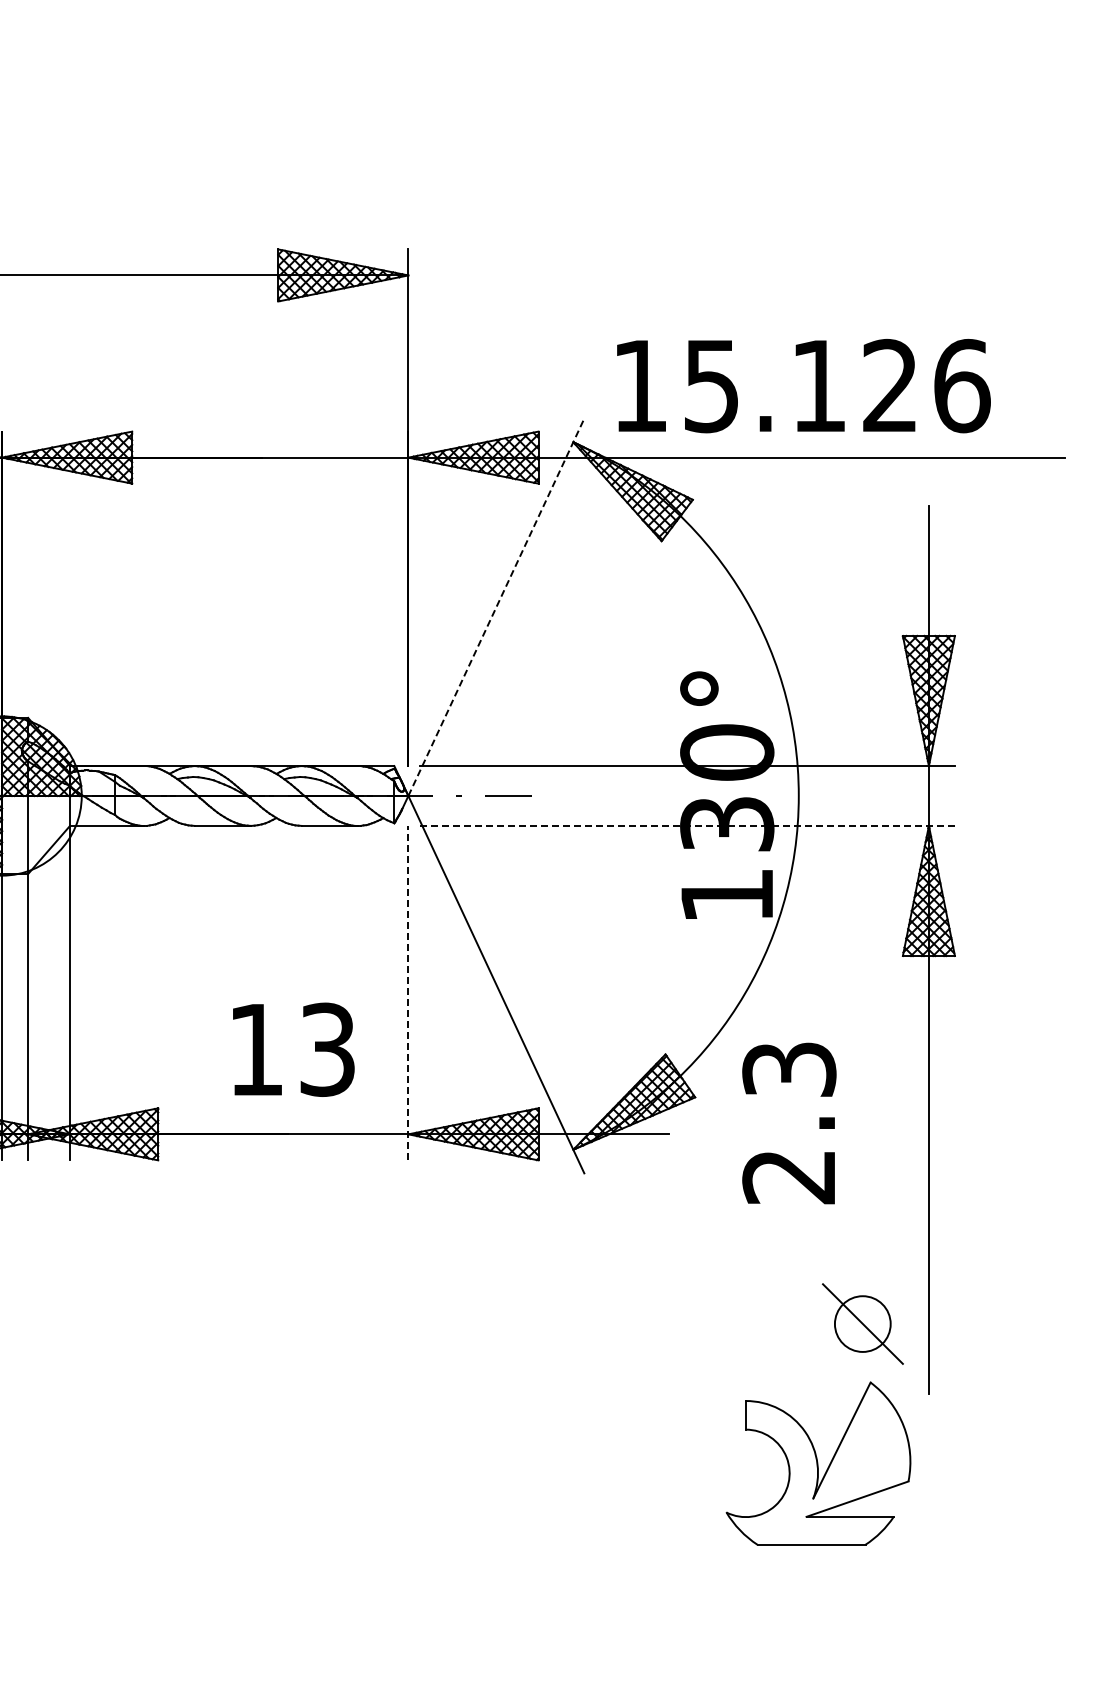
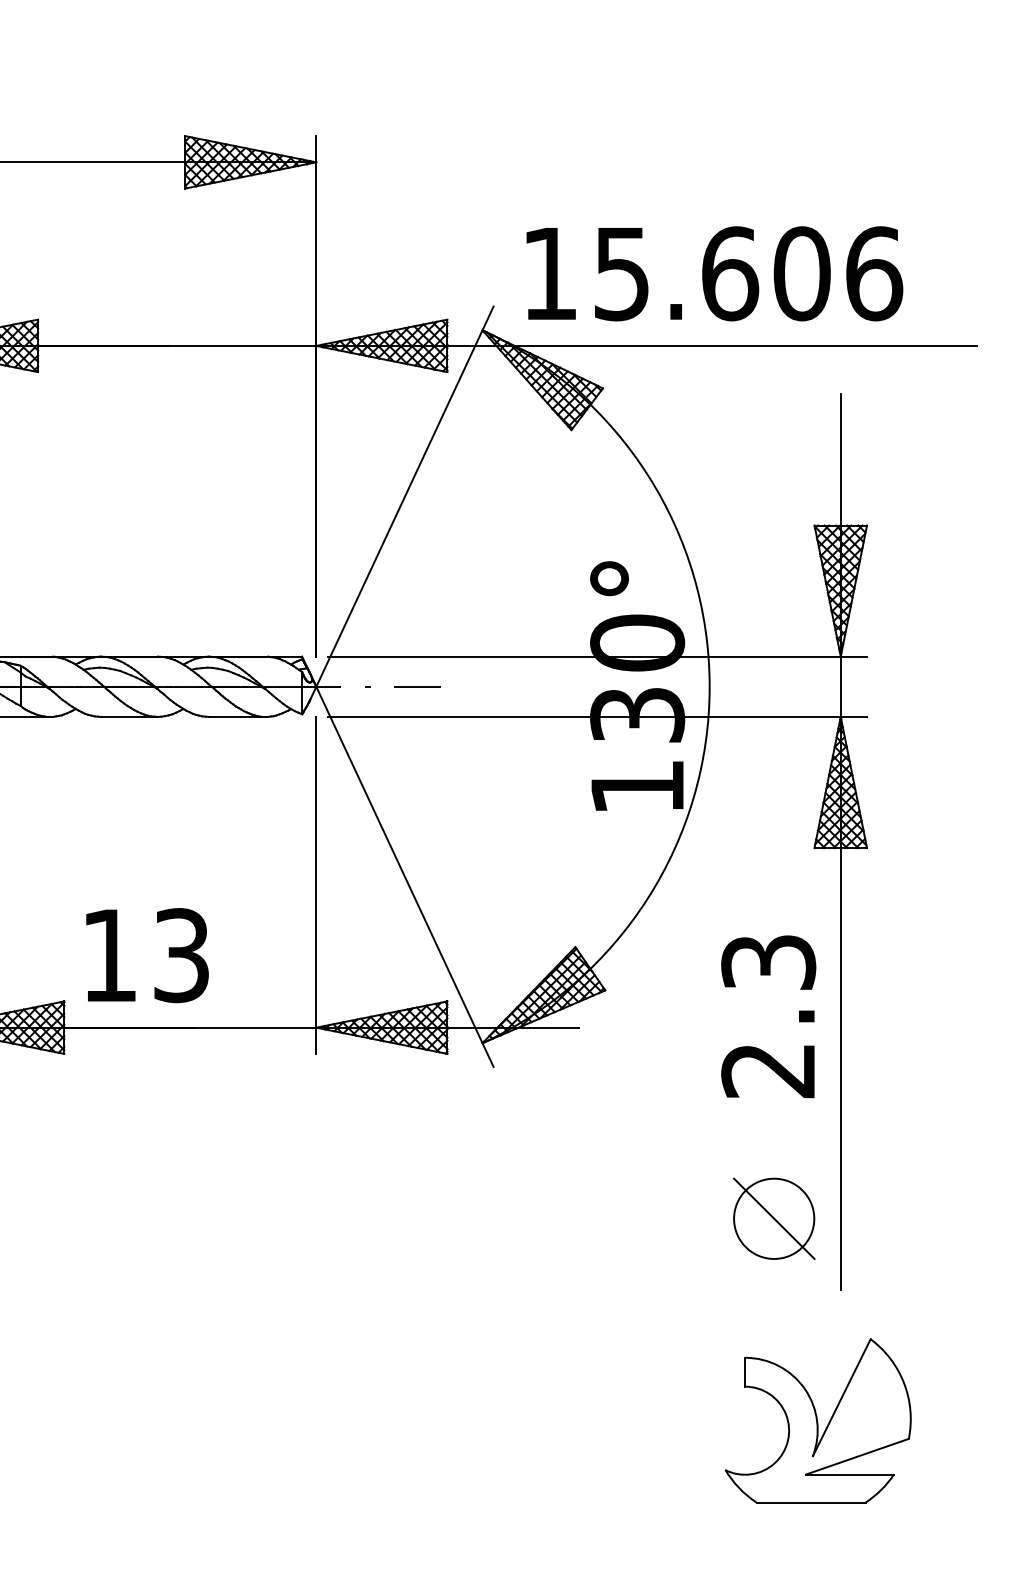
text: (854, 385) -> (765, 273), 15.126 -> 15.606
line: (496, 606) -> (405, 495), dashed -> solid
line: (688, 825) -> (598, 716), dashed -> solid
line: (408, 992) -> (316, 884), dashed -> solid
text: (293, 1049) -> (147, 955), moved
text: (789, 1123) -> (768, 1016), moved
circle: (862, 1323) -> (773, 1218), size x1.43
part: (818, 1463) -> (818, 1420), moved

